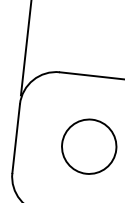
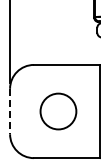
line: (16, 138) -> (10, 111), solid -> dashed

